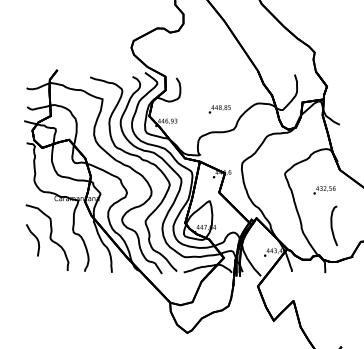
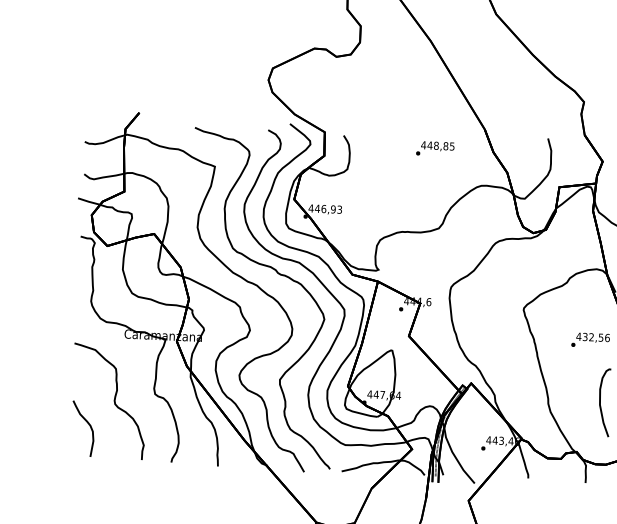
text: (219, 109) -> (434, 148), moved
curve: (35, 238) -> (87, 425), moved

